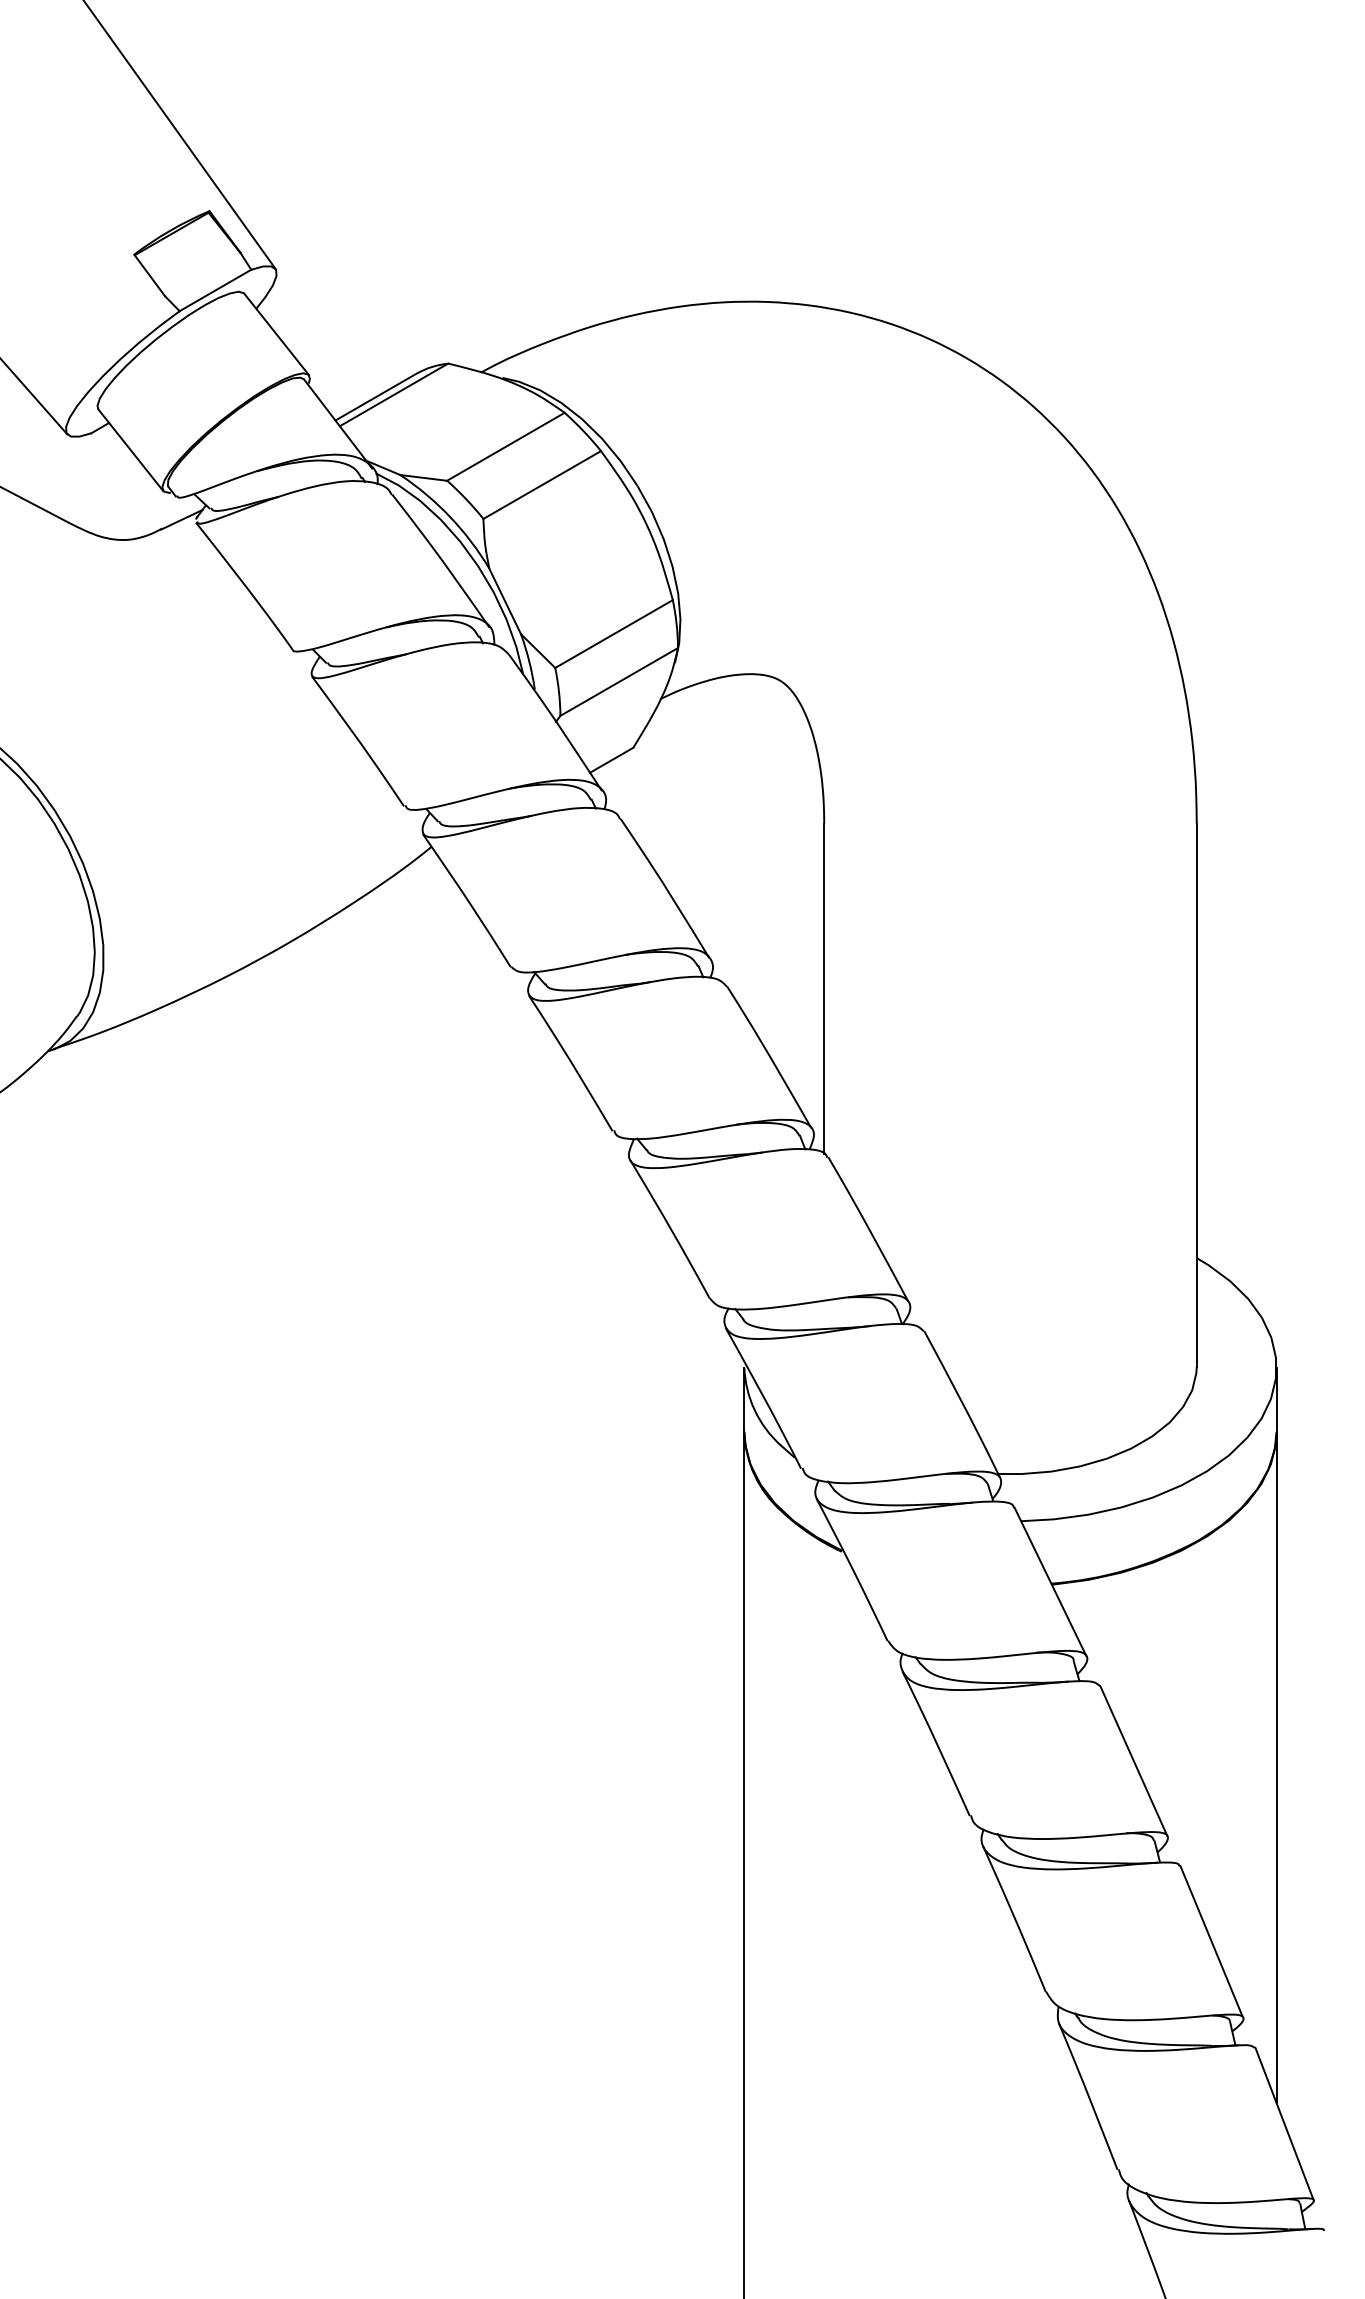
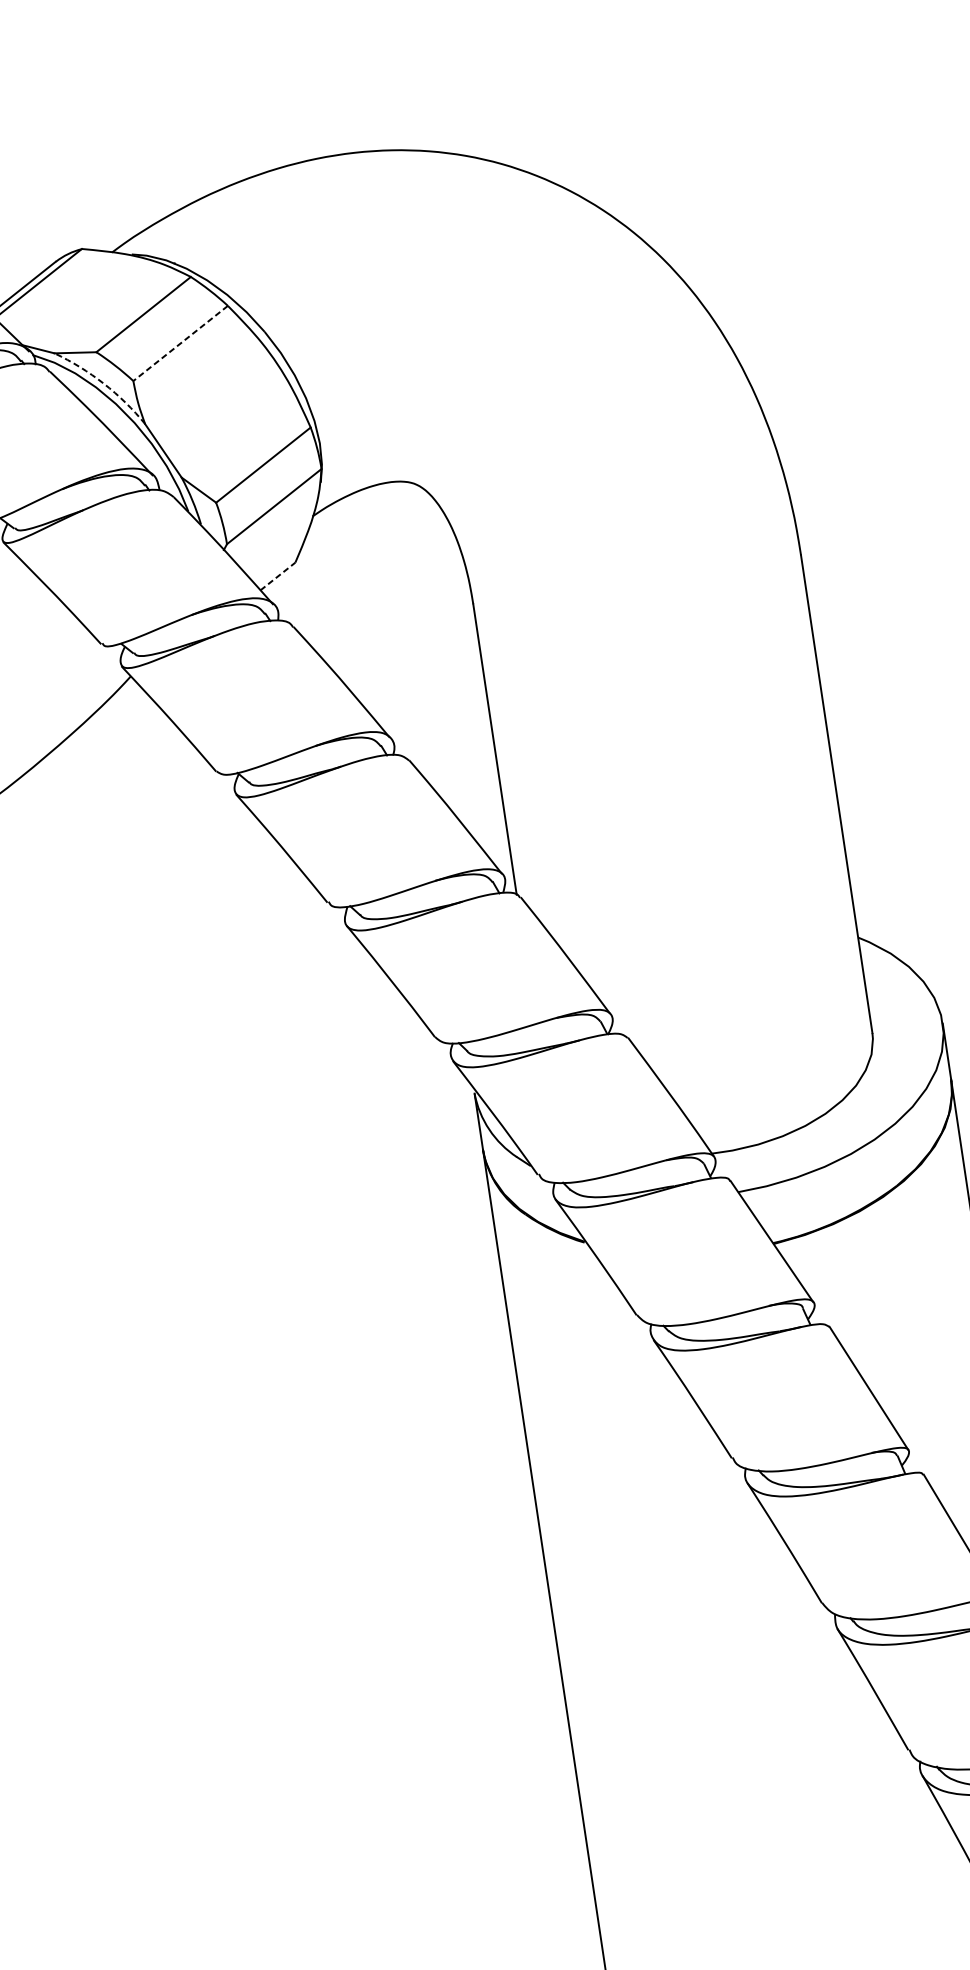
line: (542, 485) -> (180, 343), solid -> dashed
arc: (450, 516) -> (104, 383), solid -> dashed
line: (612, 760) -> (278, 576), solid -> dashed

